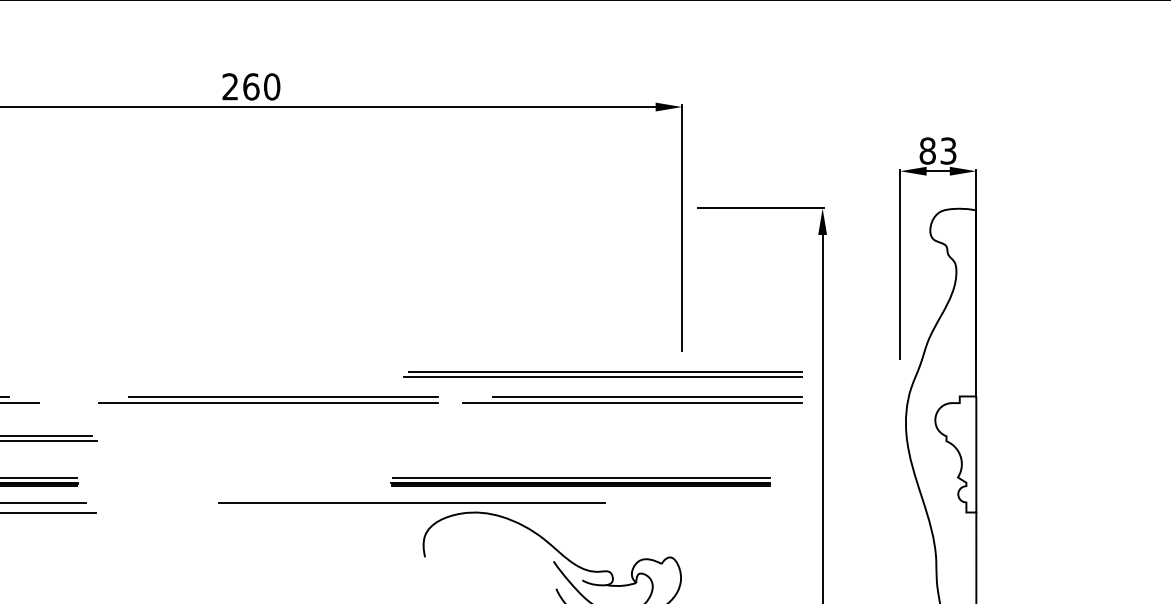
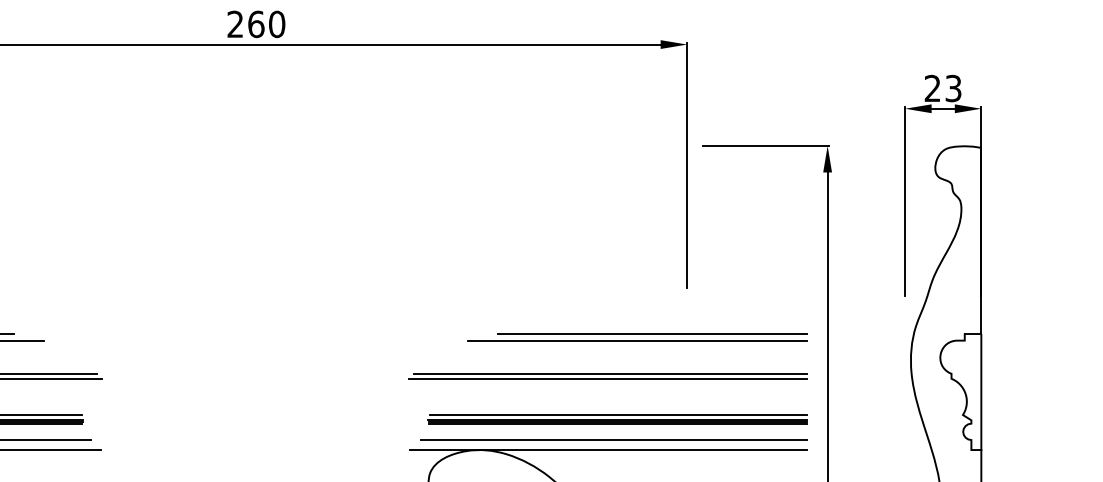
text: (927, 150) -> (932, 88), 83 -> 23
part: (602, 374) -> (607, 376), moved
part: (268, 399) -> (273, 337), removed
part: (580, 481) -> (617, 419), moved
line: (411, 502) -> (613, 440), moved
line: (603, 512) -> (608, 450), added

